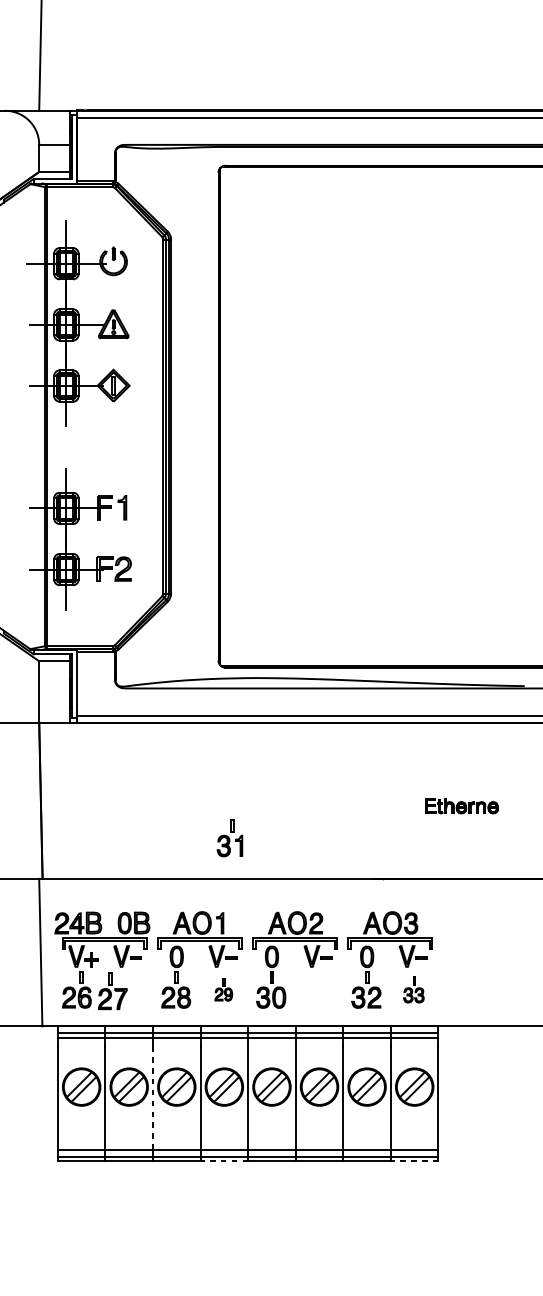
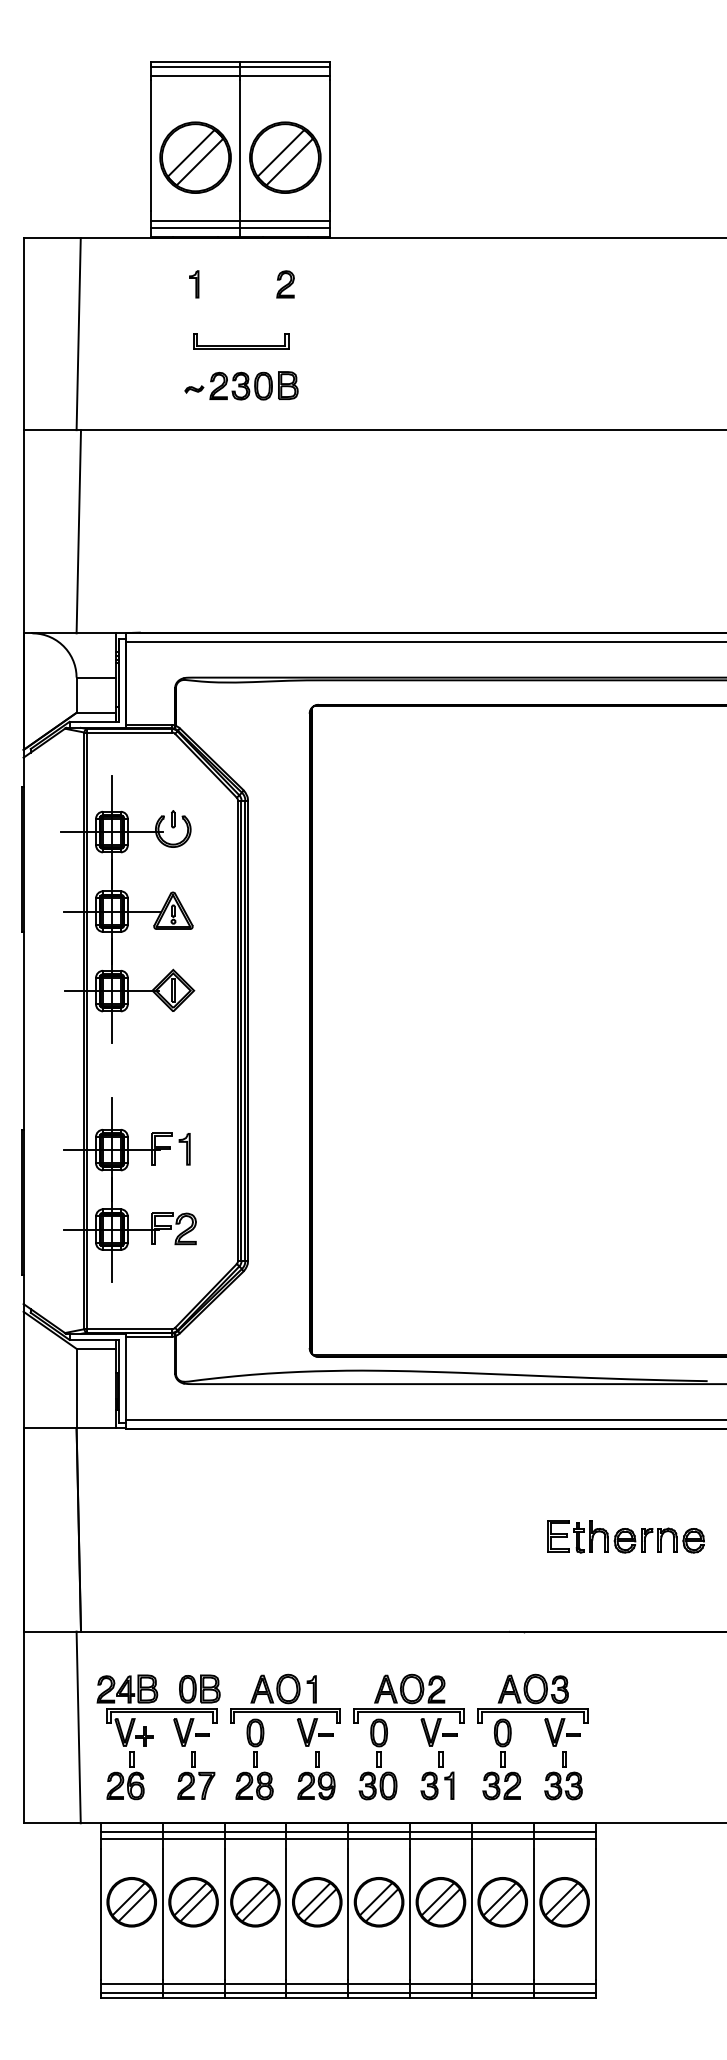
part: (461, 805) -> (625, 1536), size x1.67
part: (229, 838) -> (437, 1775), moved
part: (223, 989) -> (316, 1775), size x1.67
part: (413, 989) -> (563, 1775), size x1.43
part: (113, 991) -> (196, 1775), moved
line: (153, 1096) -> (224, 1914), dashed -> solid
line: (224, 1161) -> (317, 1998), dashed -> solid
line: (414, 1161) -> (564, 1998), dashed -> solid

